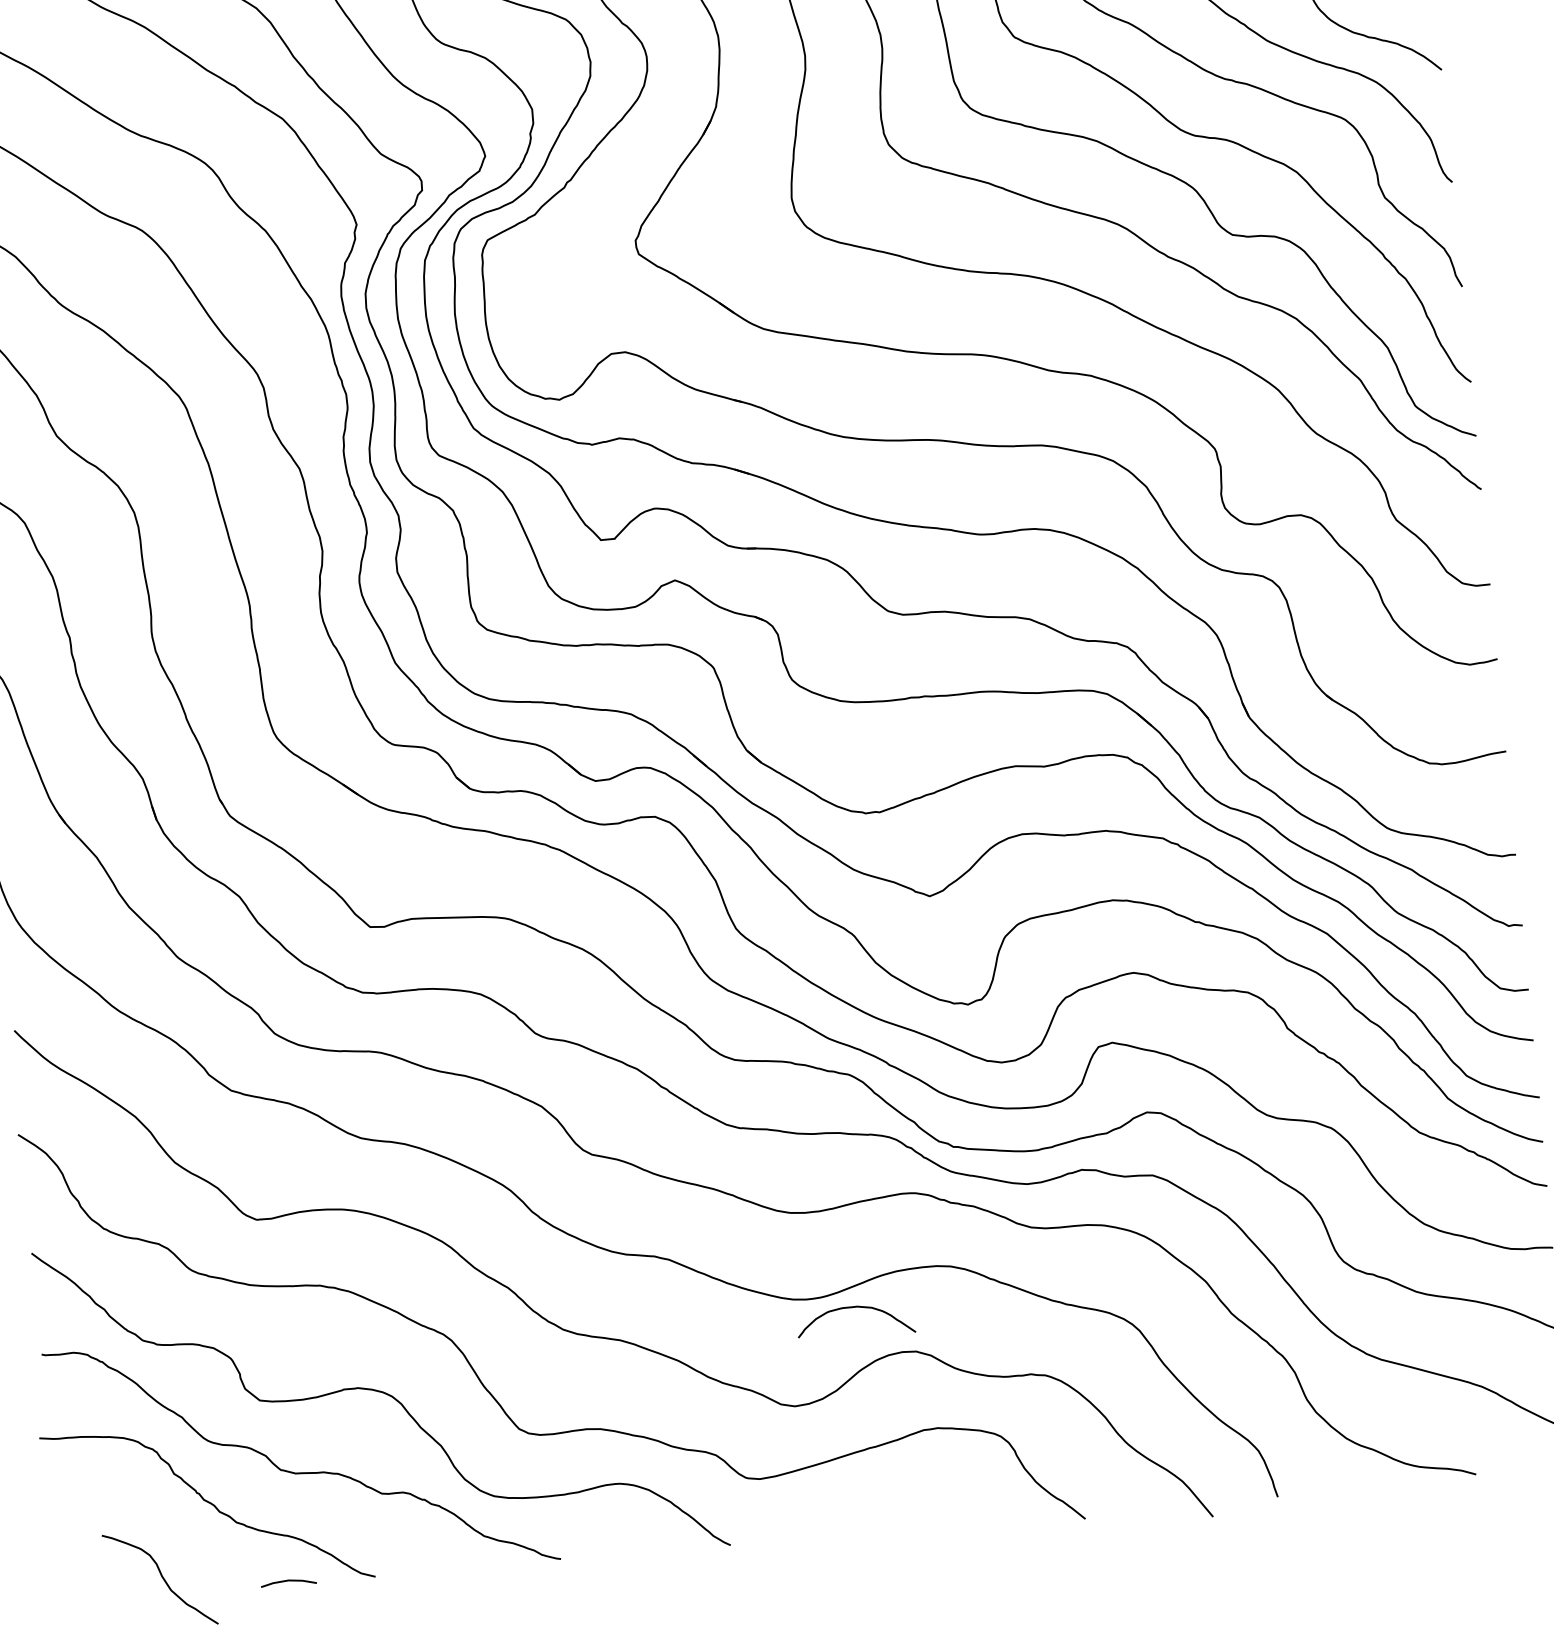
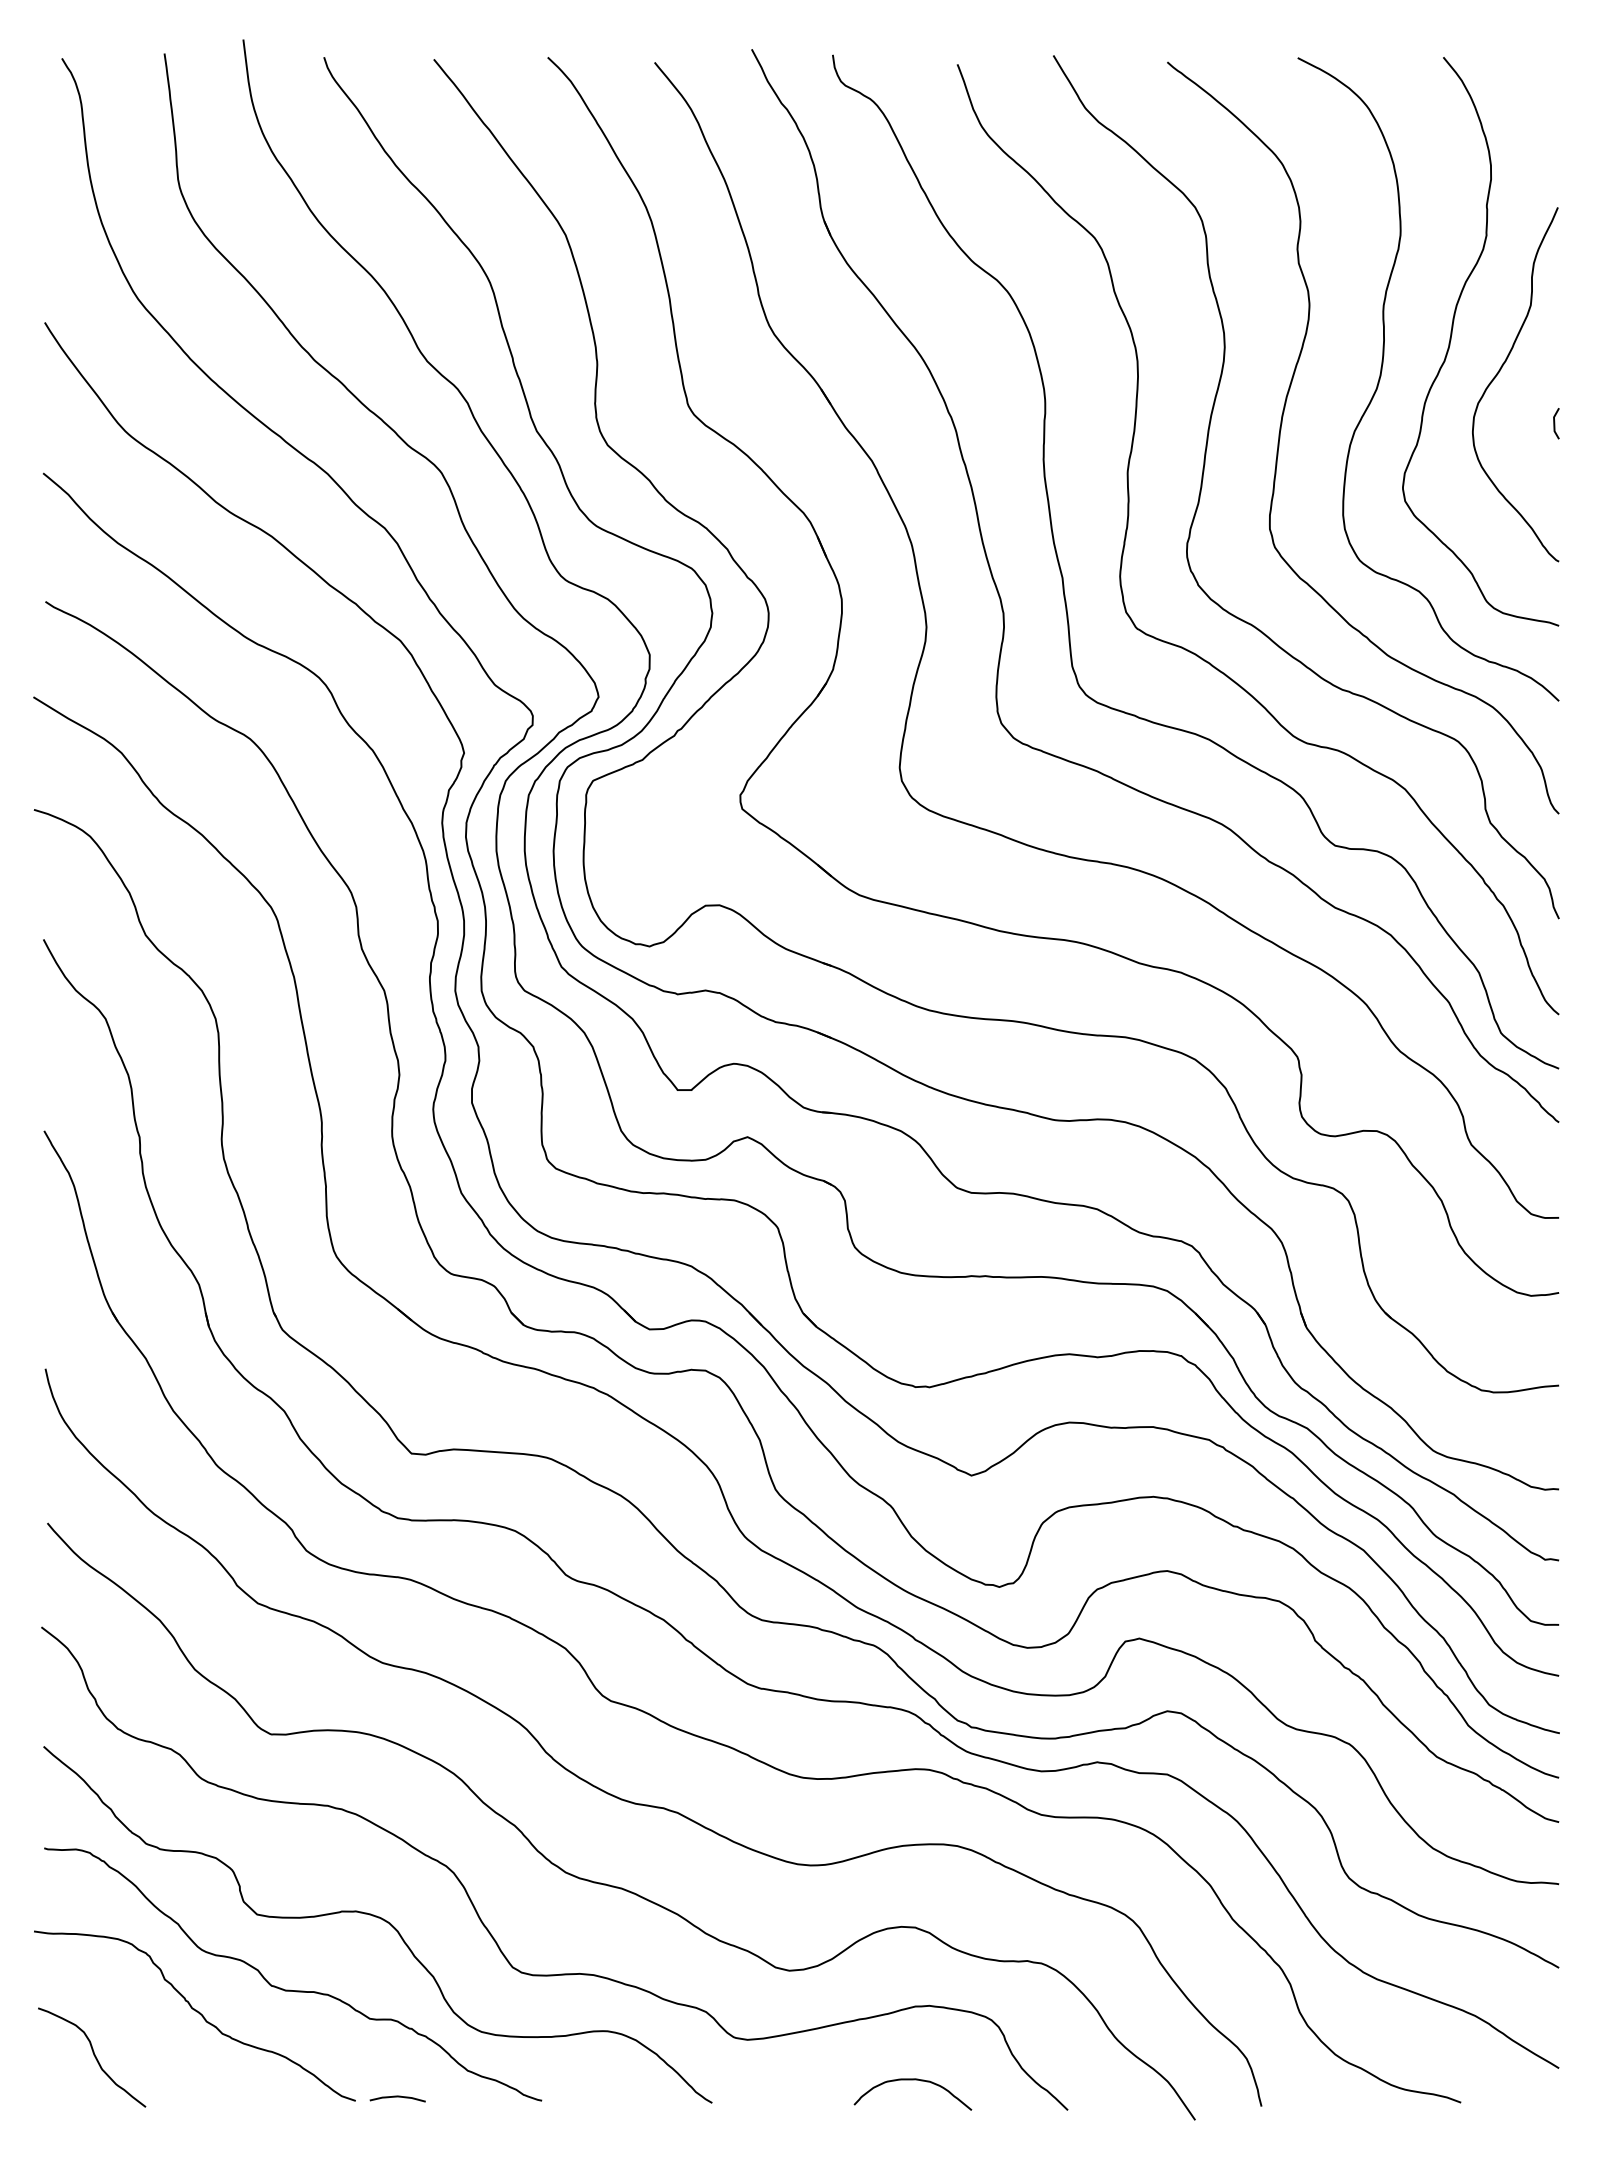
curve: (854, 1308) -> (912, 2080), moved
curve: (162, 1579) -> (94, 2057), moved
curve: (288, 1581) -> (397, 2097), moved

